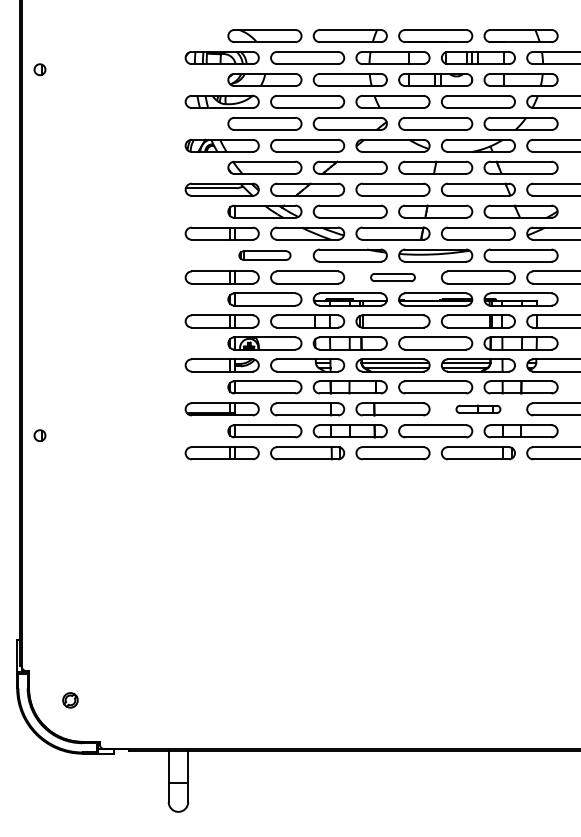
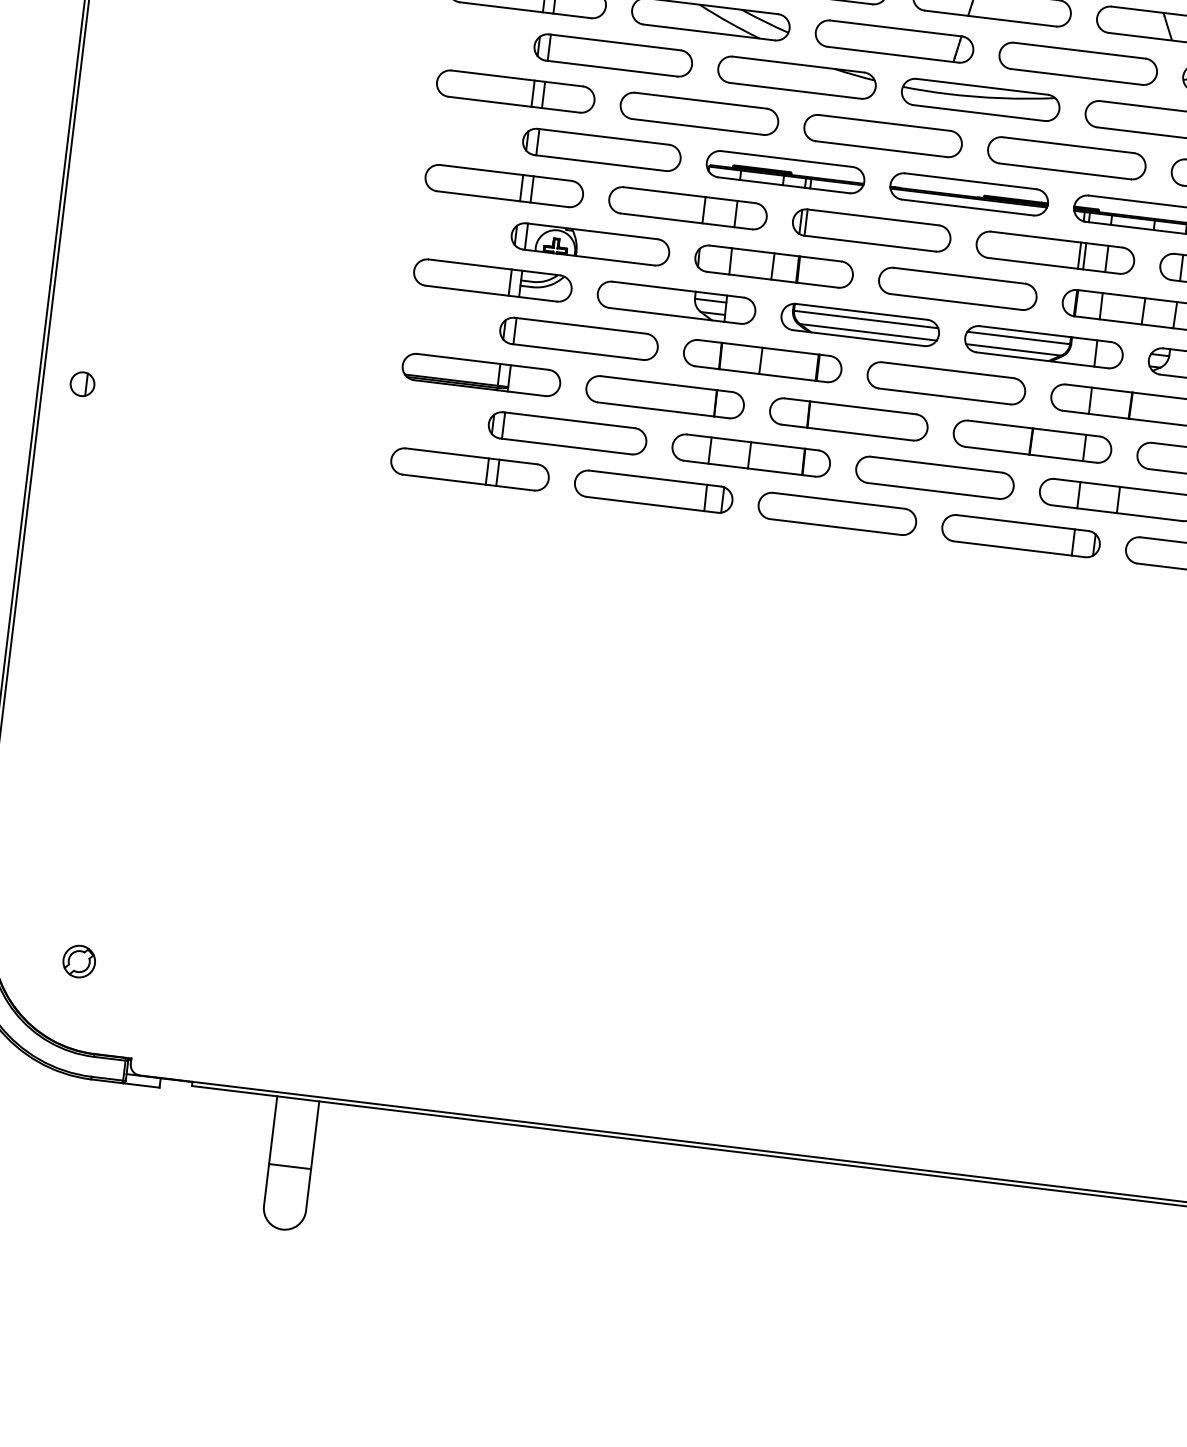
part: (264, 255) -> (612, 55), size x1.43
part: (392, 277) -> (882, 135), size x1.67
part: (478, 409) -> (1032, 442), size x1.67

